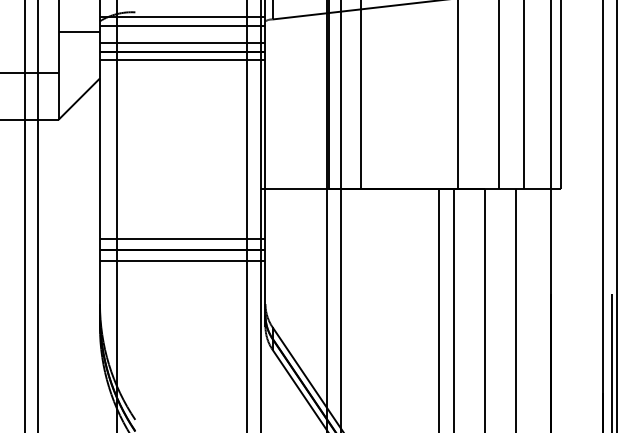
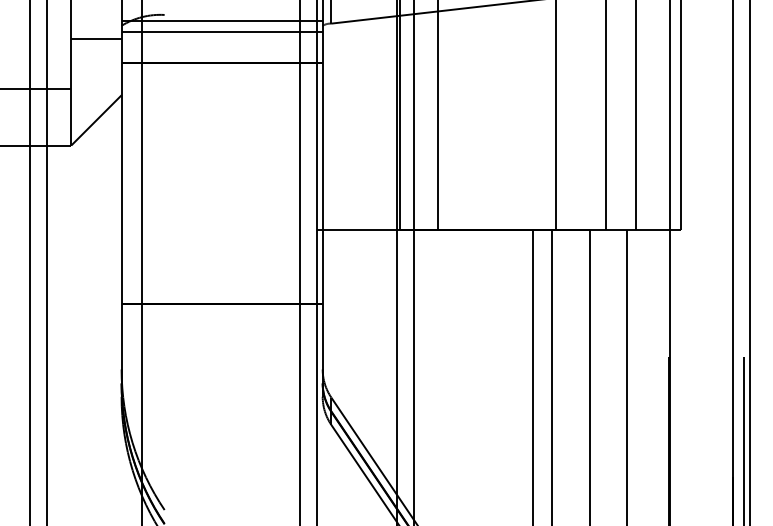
line: (182, 43) -> (221, 52), removed
line: (182, 60) -> (221, 73), removed
line: (182, 238) -> (221, 289), removed
line: (182, 261) -> (221, 317), removed

